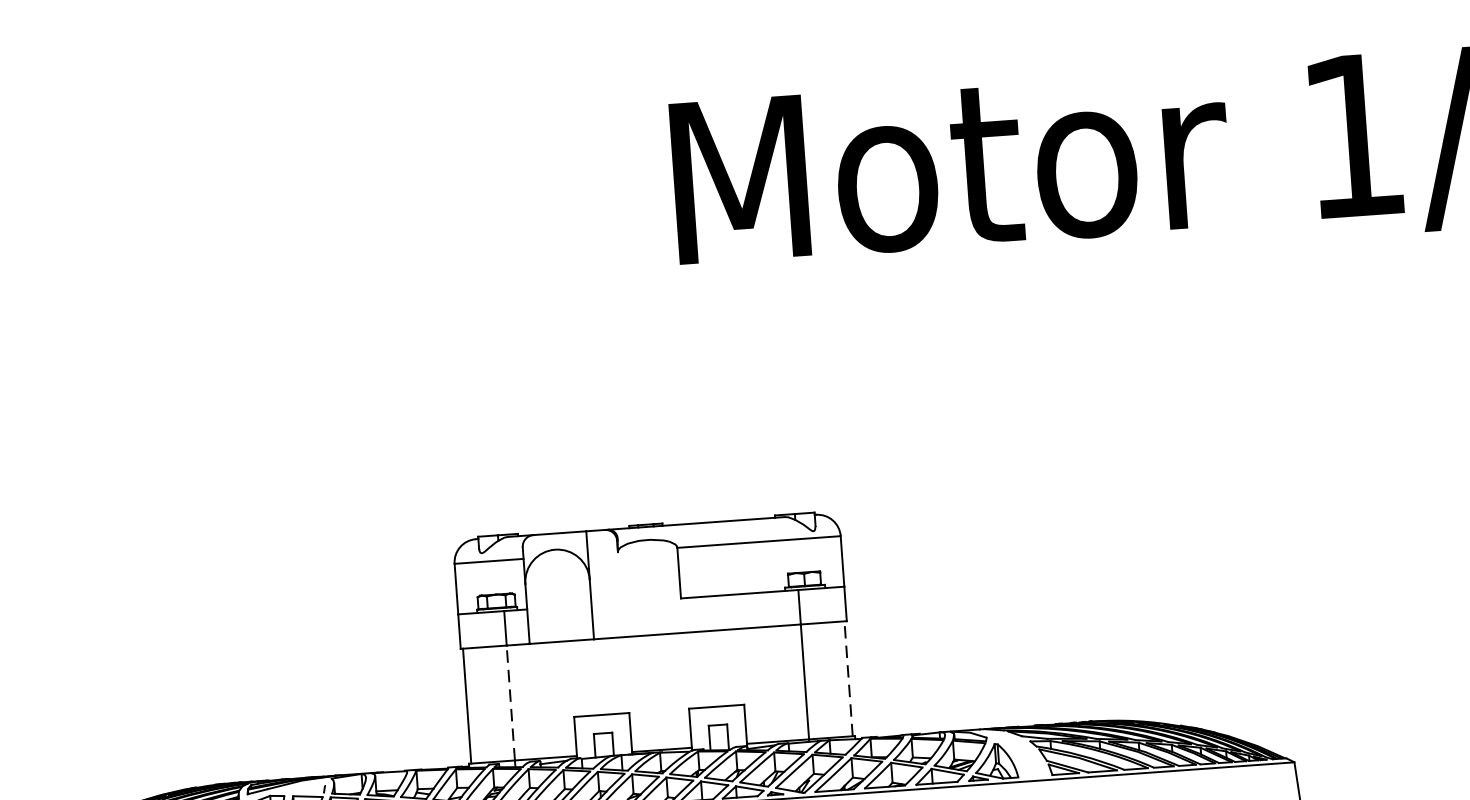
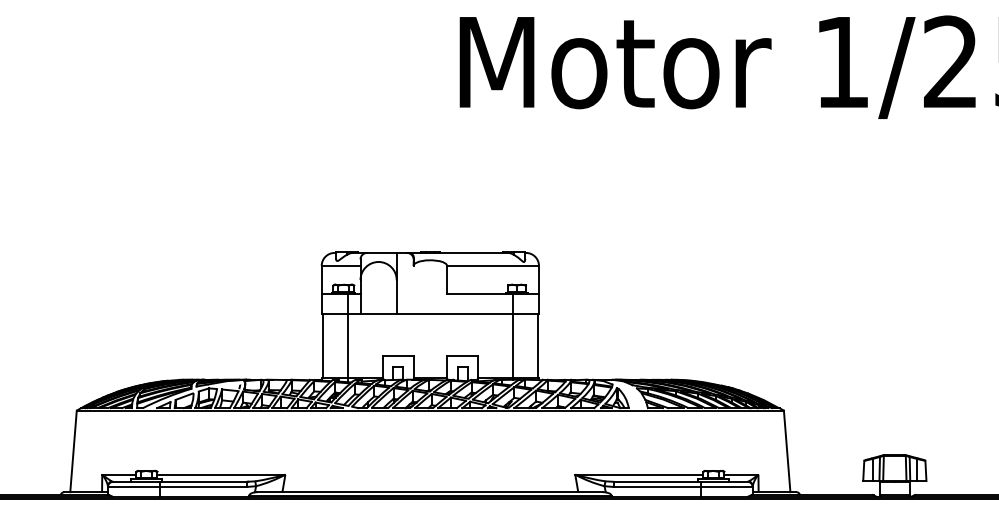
line: (848, 677) -> (537, 345), dashed -> solid
line: (510, 702) -> (347, 345), dashed -> solid

